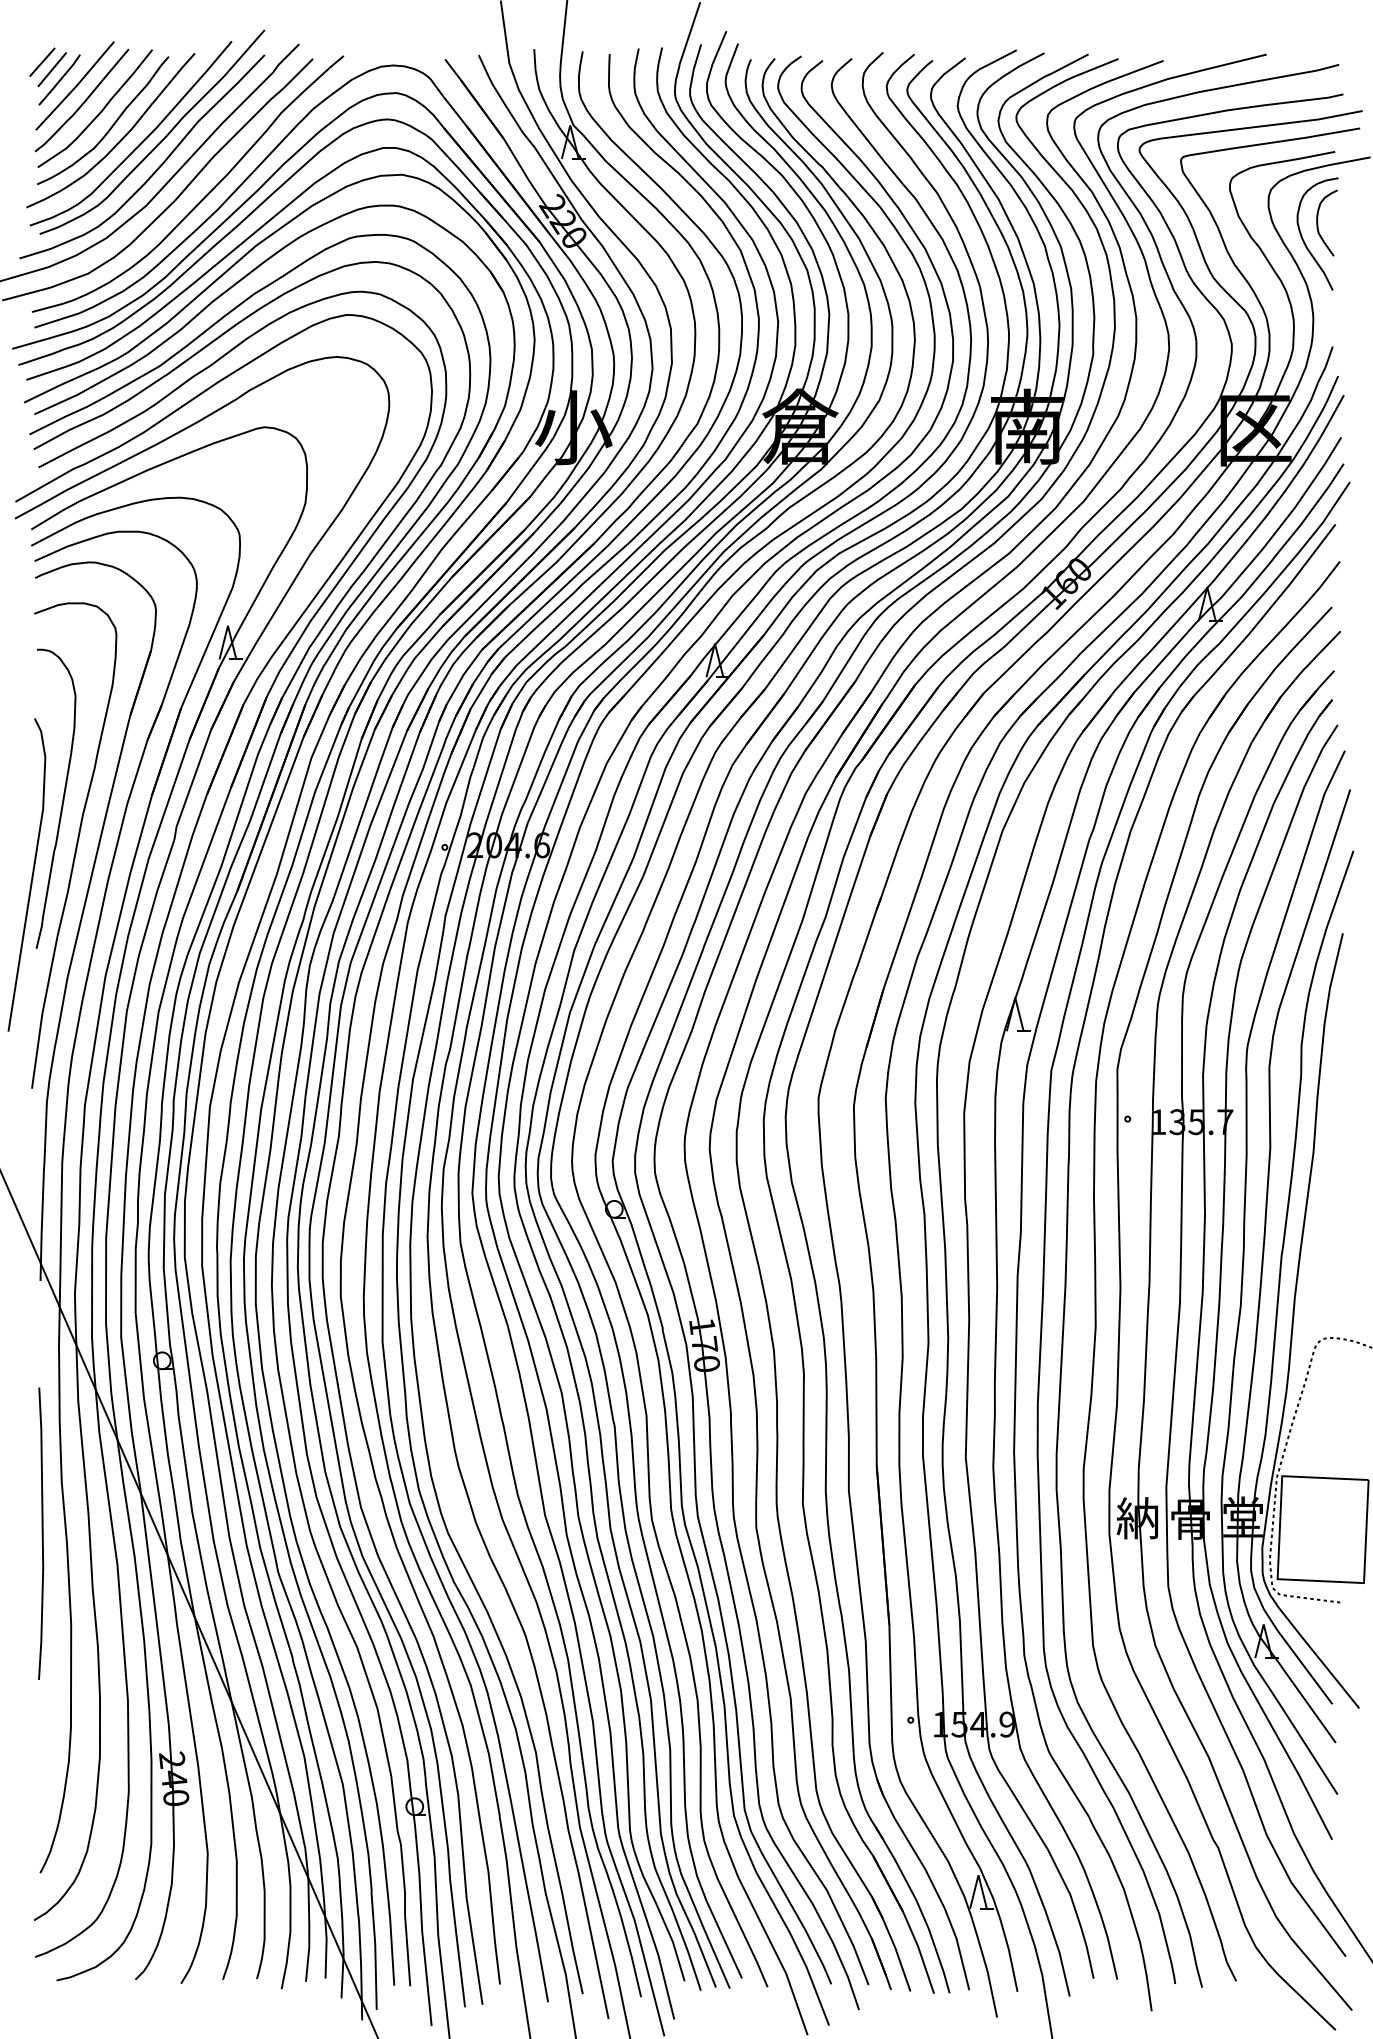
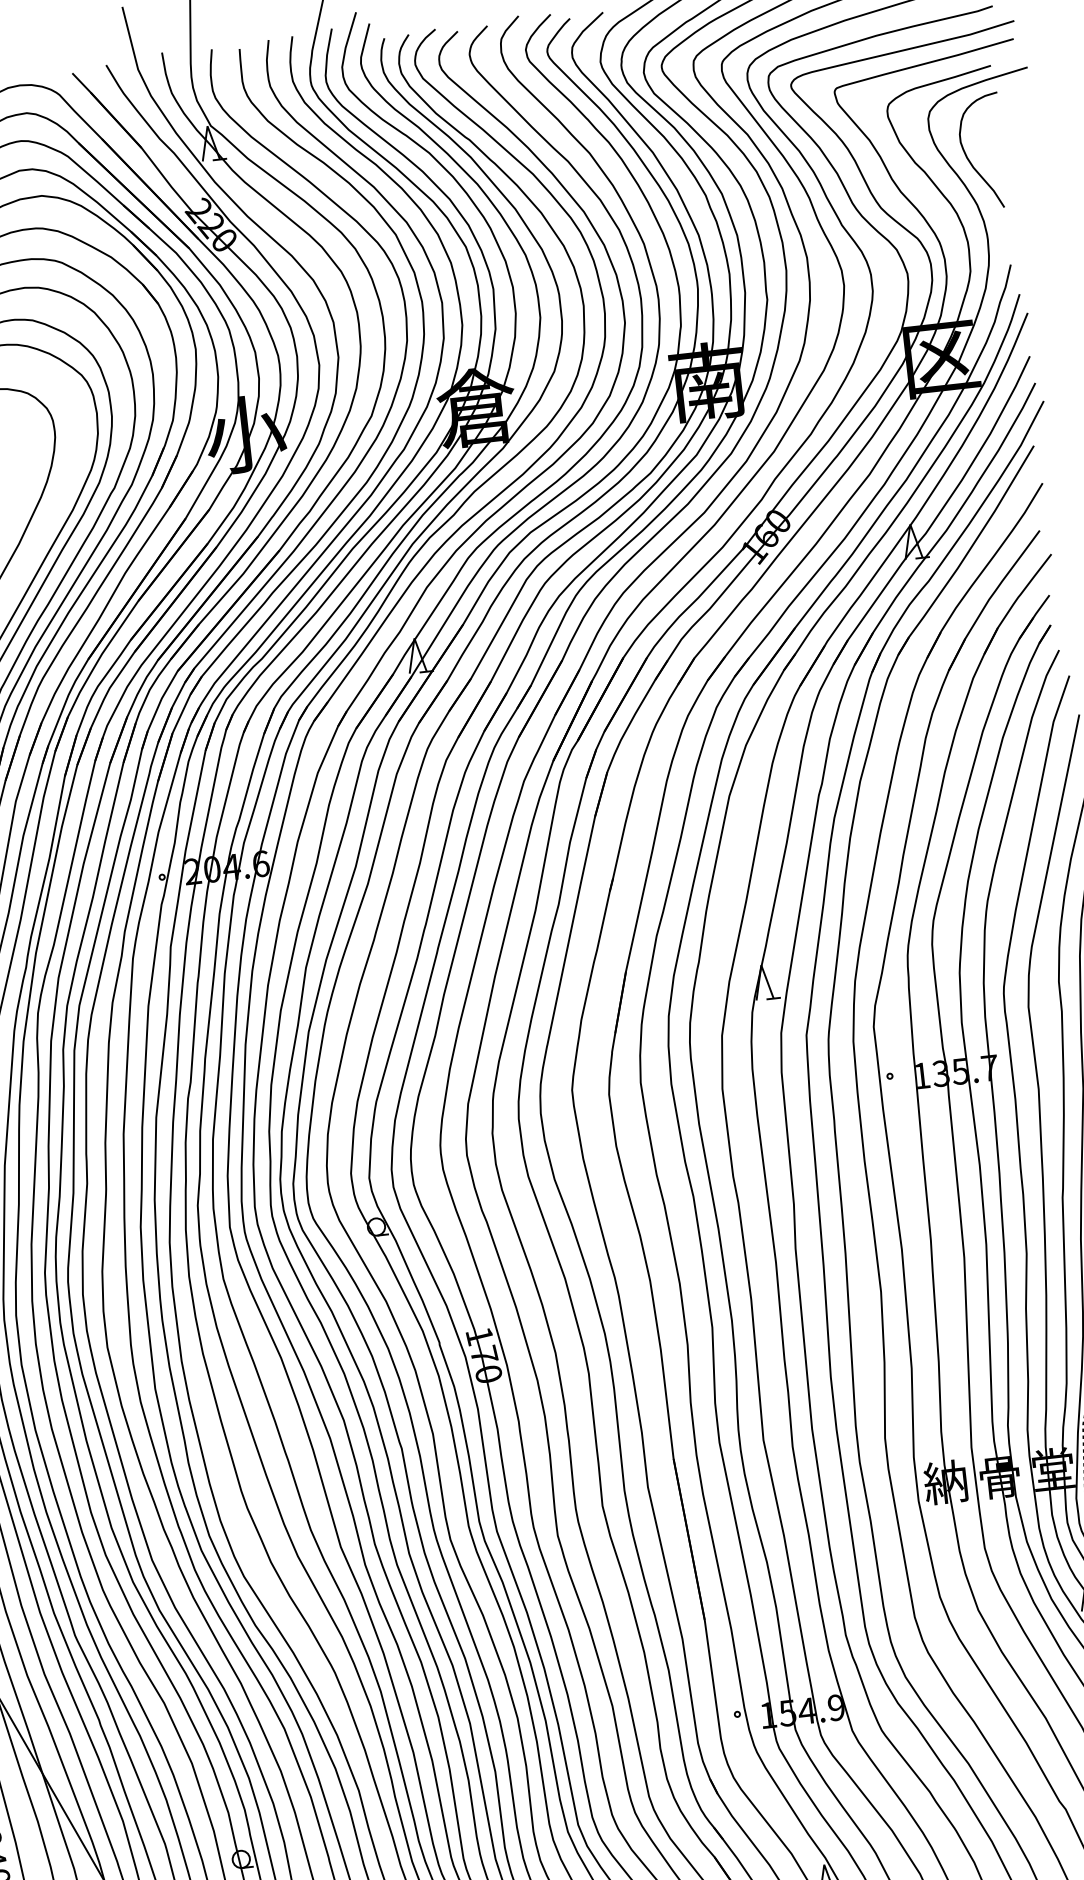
curve: (1318, 222) -> (981, 139), removed

